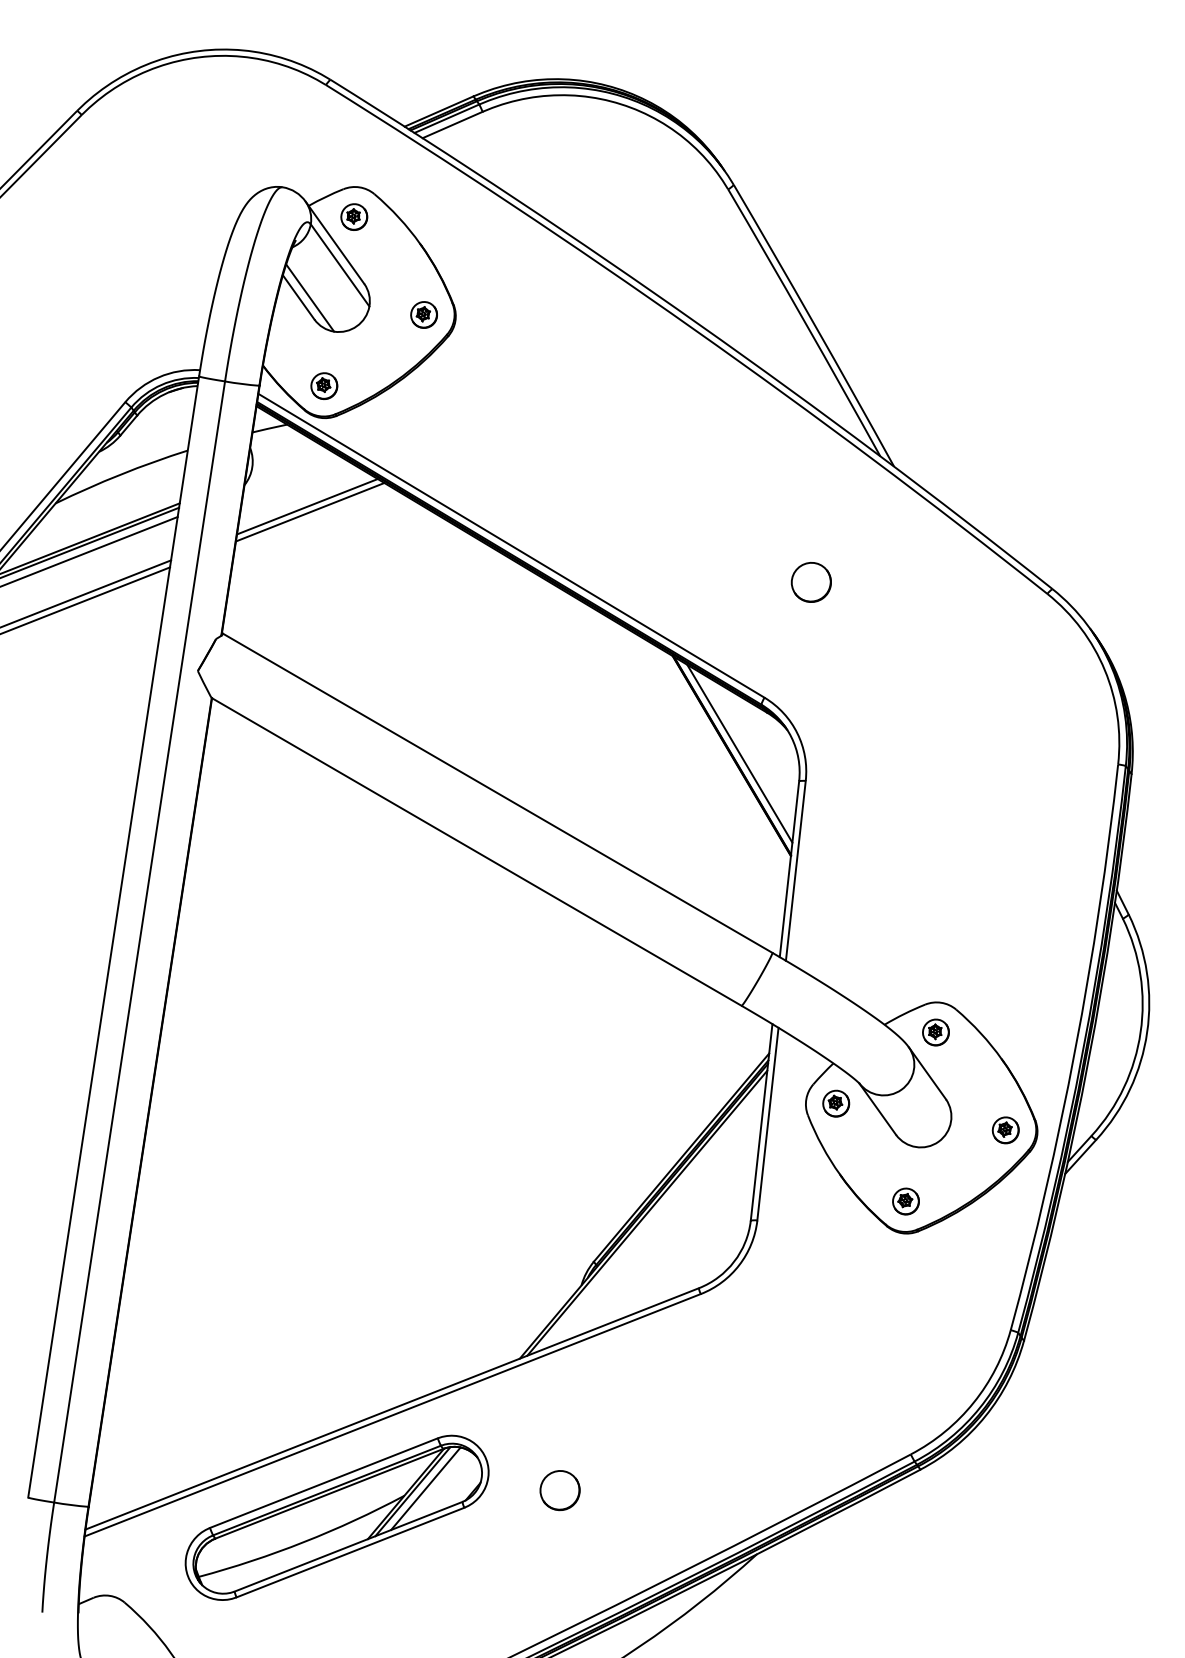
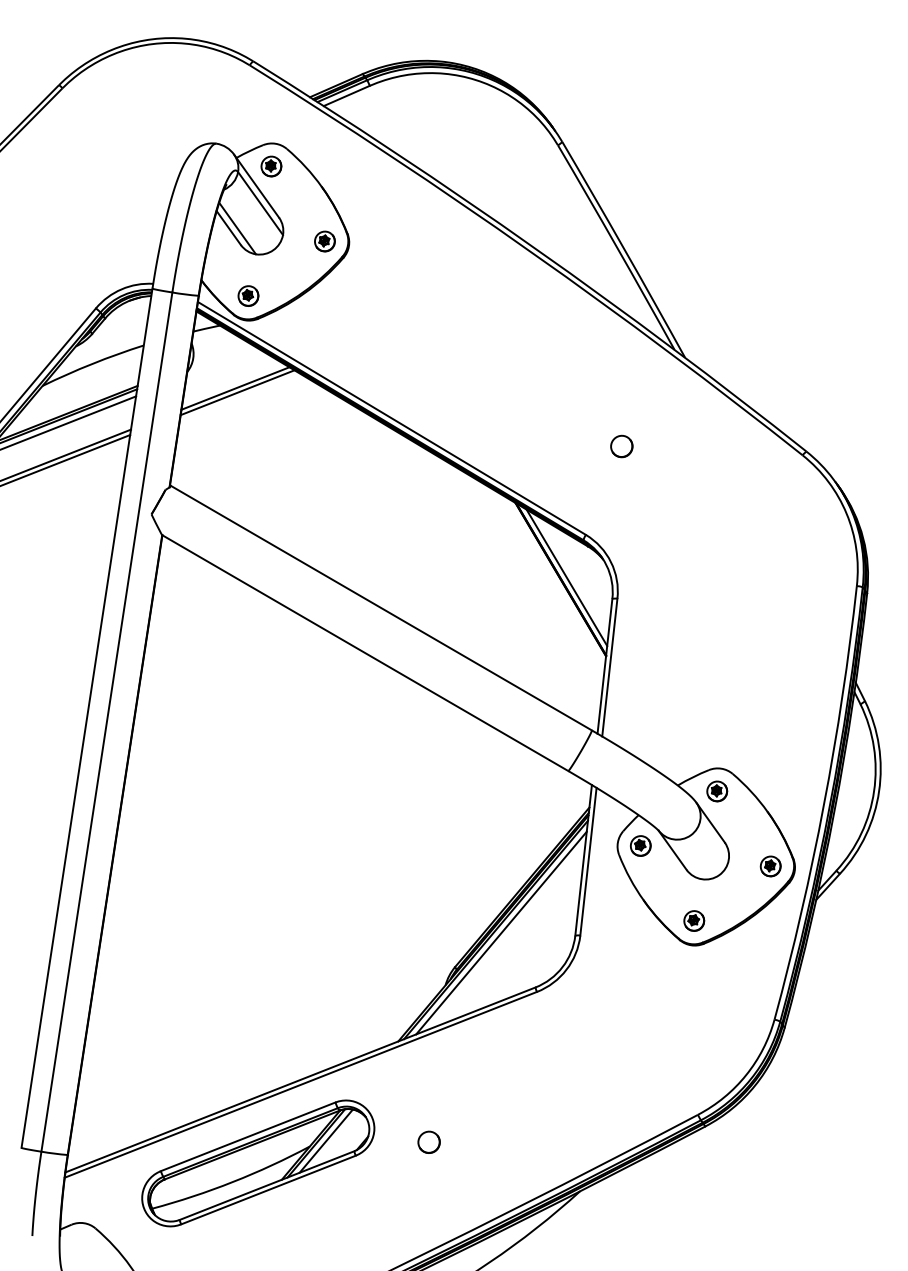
part: (811, 582) -> (621, 446), size x0.71
line: (654, 1216) -> (501, 932), added
part: (559, 1489) -> (428, 1141), size x0.71

